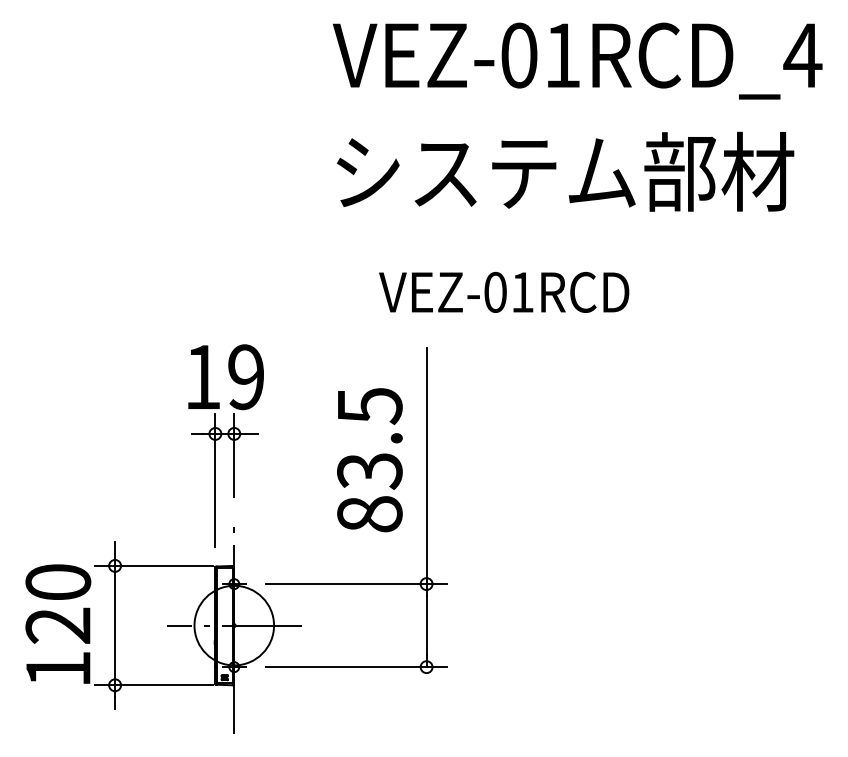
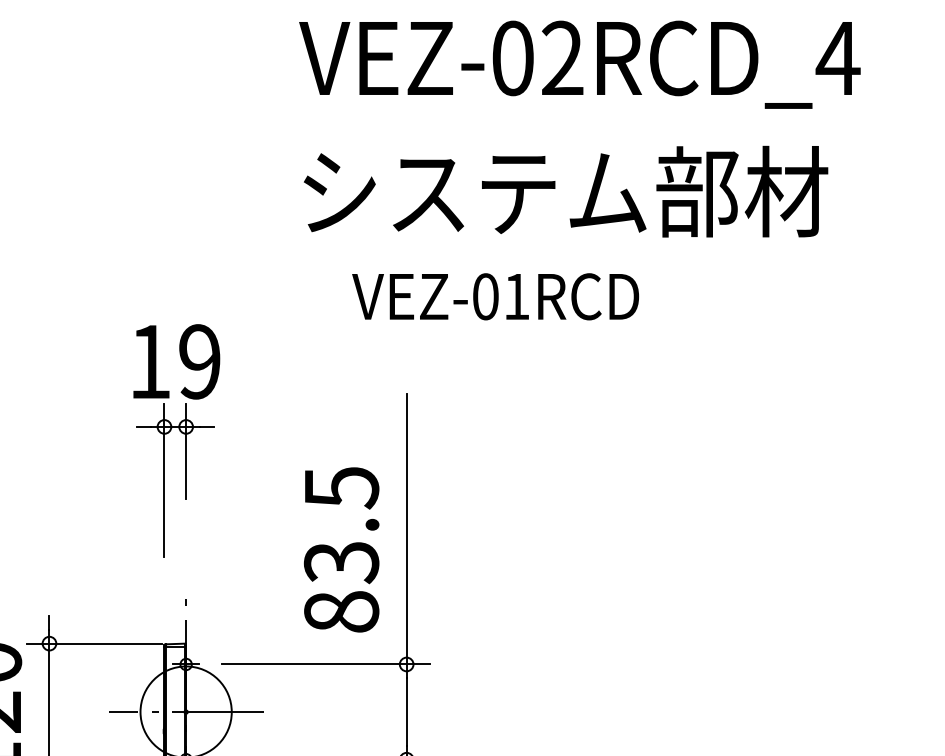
text: (562, 54) -> (562, 57), VEZ-01RCD_4 -> VEZ-02RCD_4
text: (504, 292) -> (496, 296), moved
part: (230, 439) -> (181, 433), moved
text: (369, 460) -> (341, 550), moved

